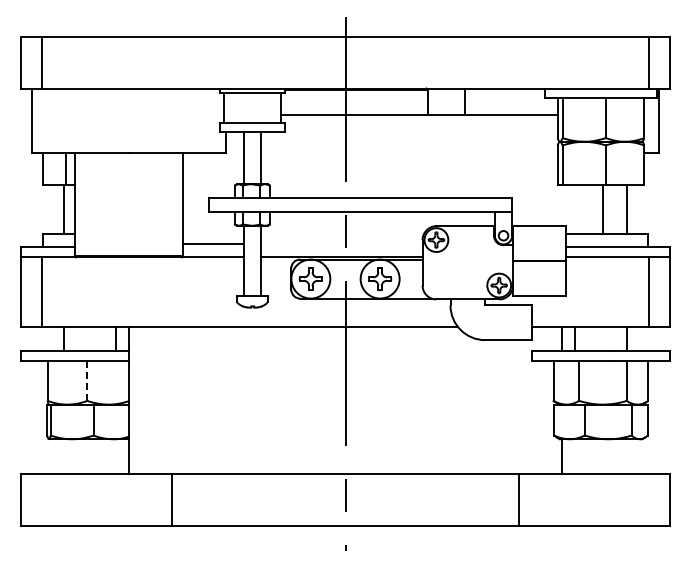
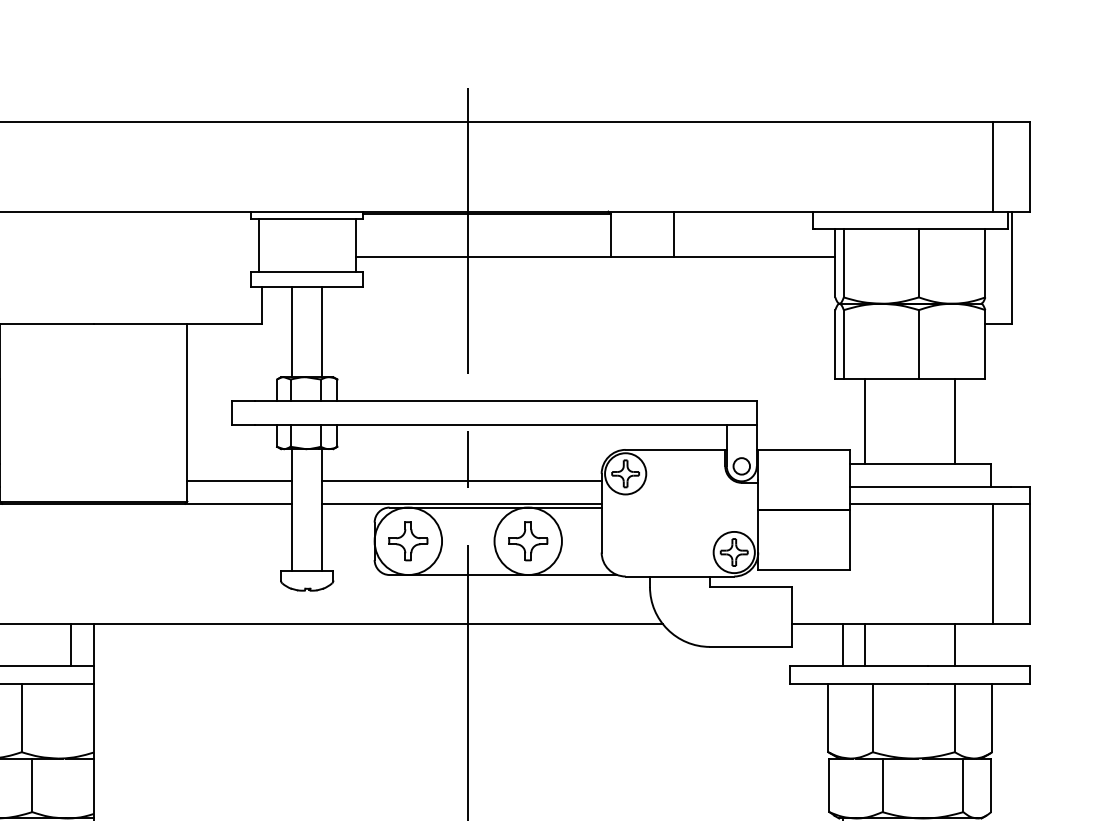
line: (603, 209) -> (866, 420), moved
line: (341, 244) -> (461, 481), added
line: (87, 381) -> (21, 718), dashed -> solid

